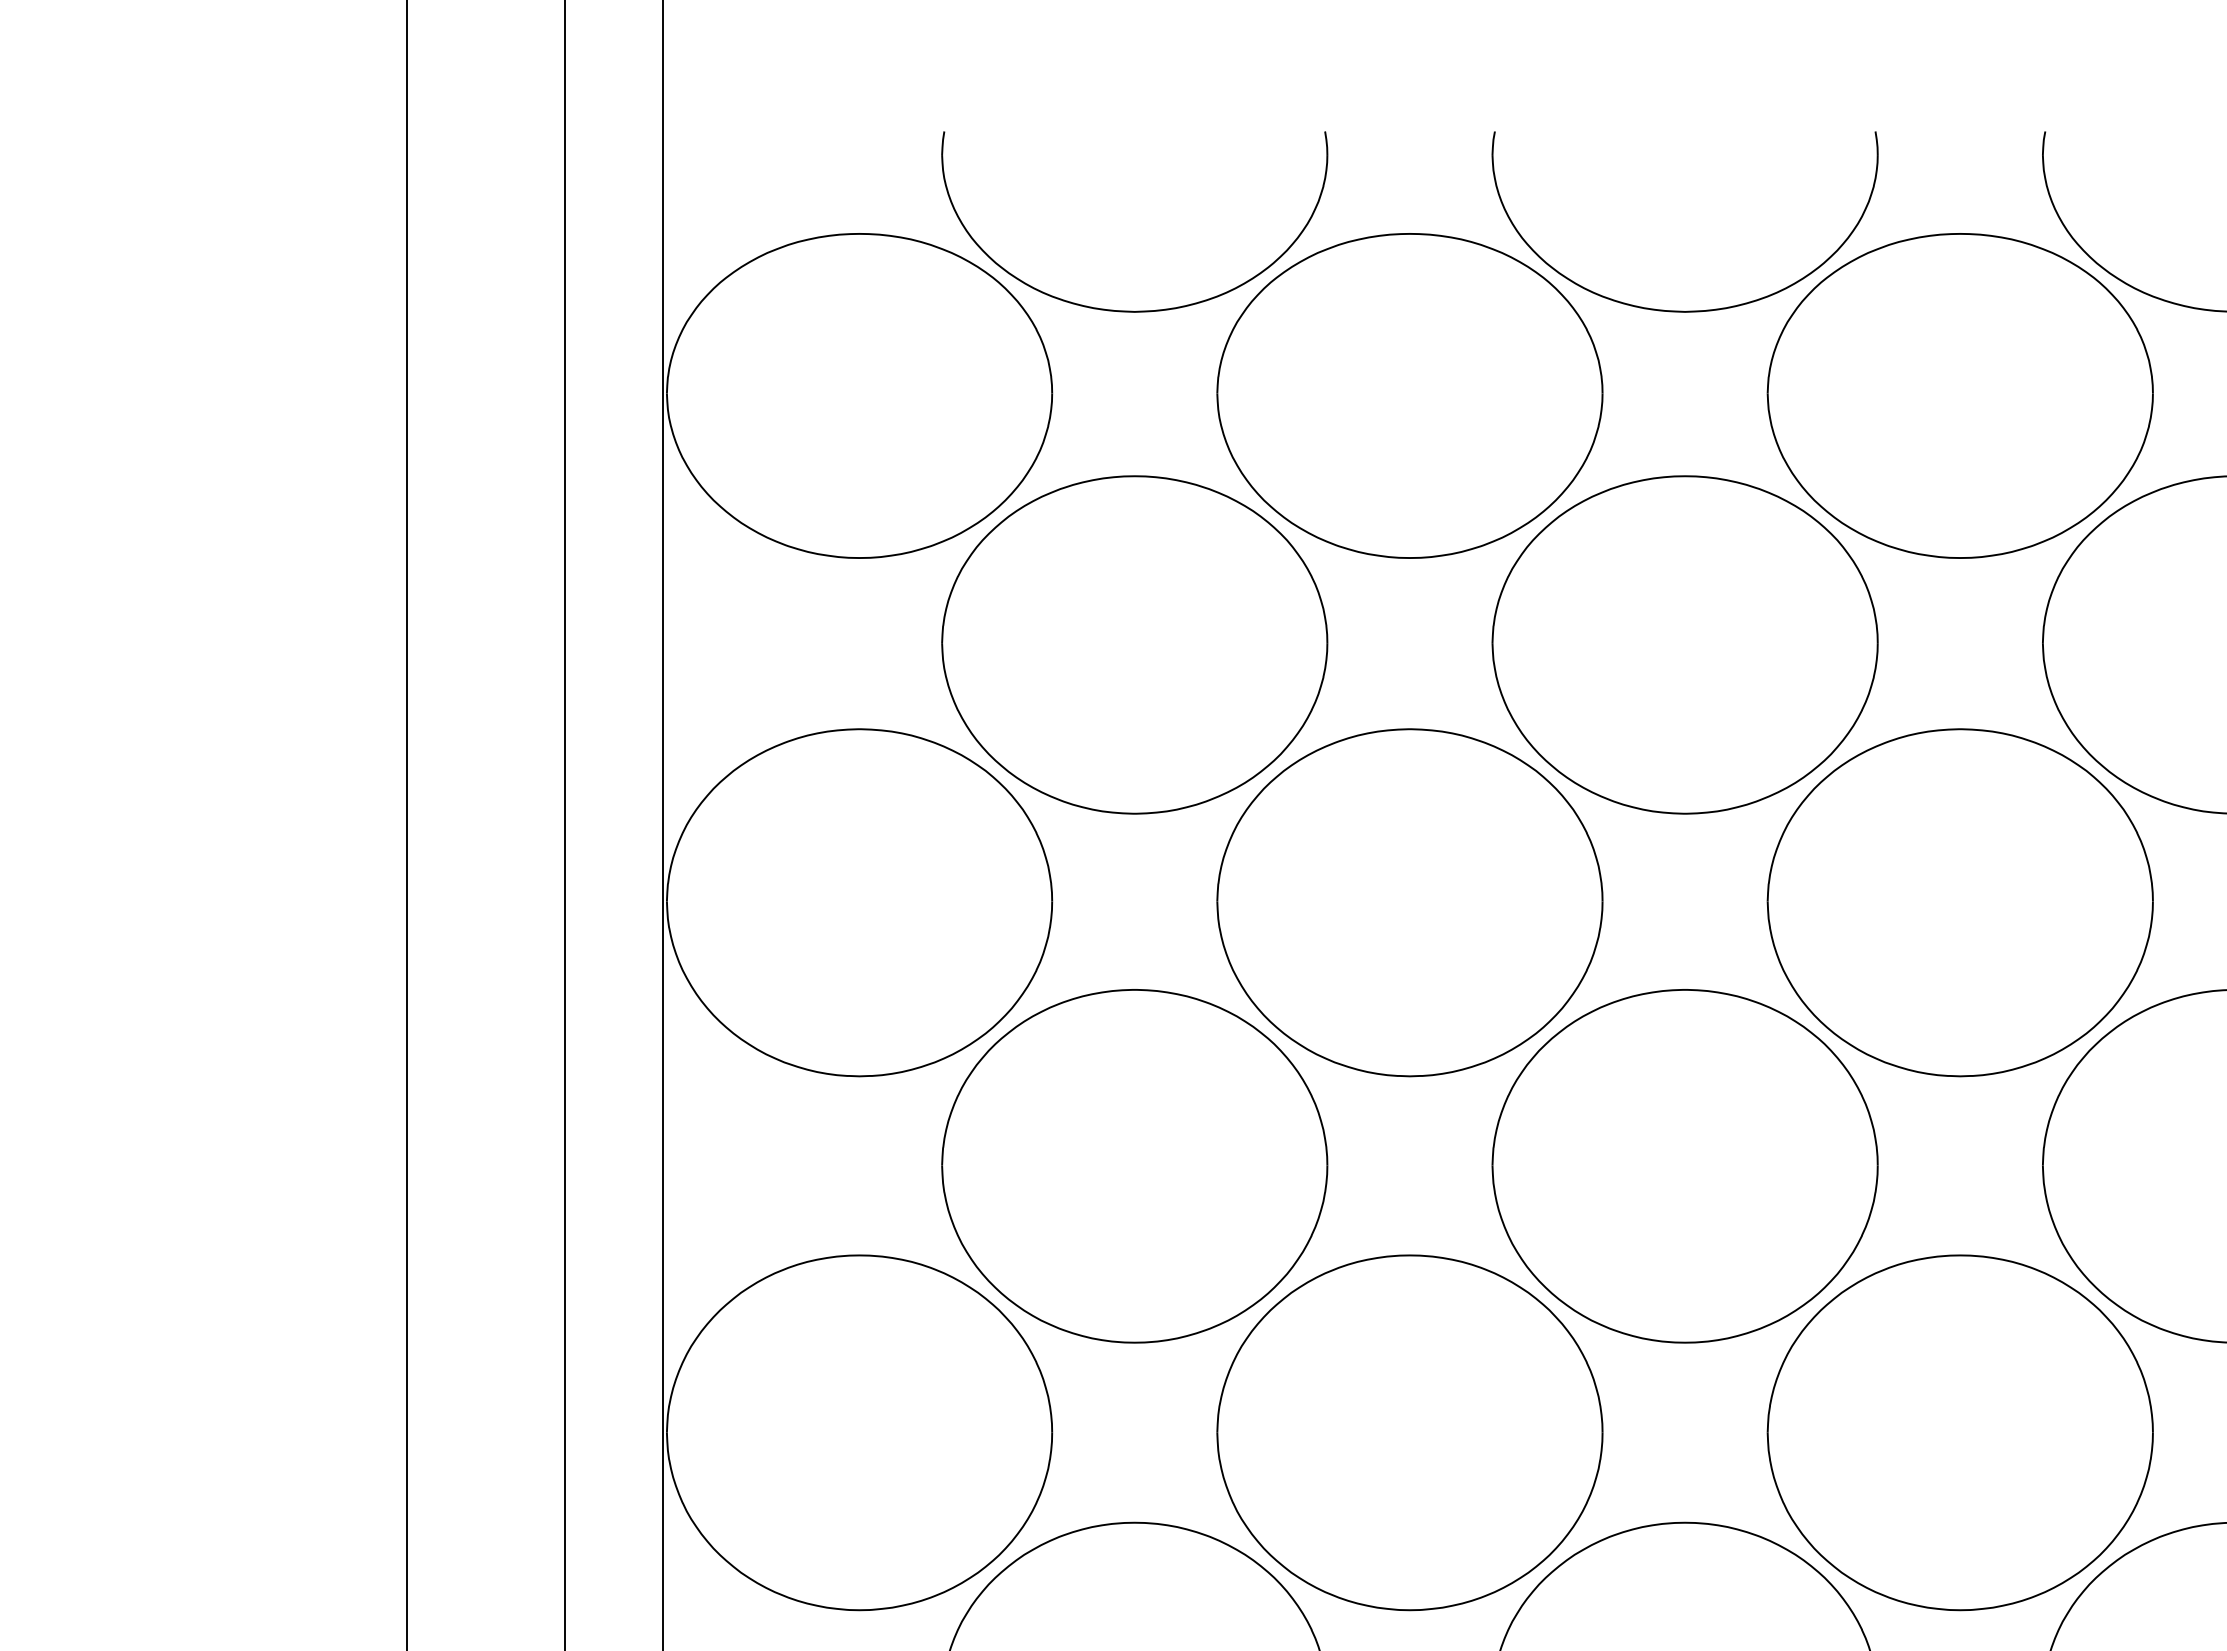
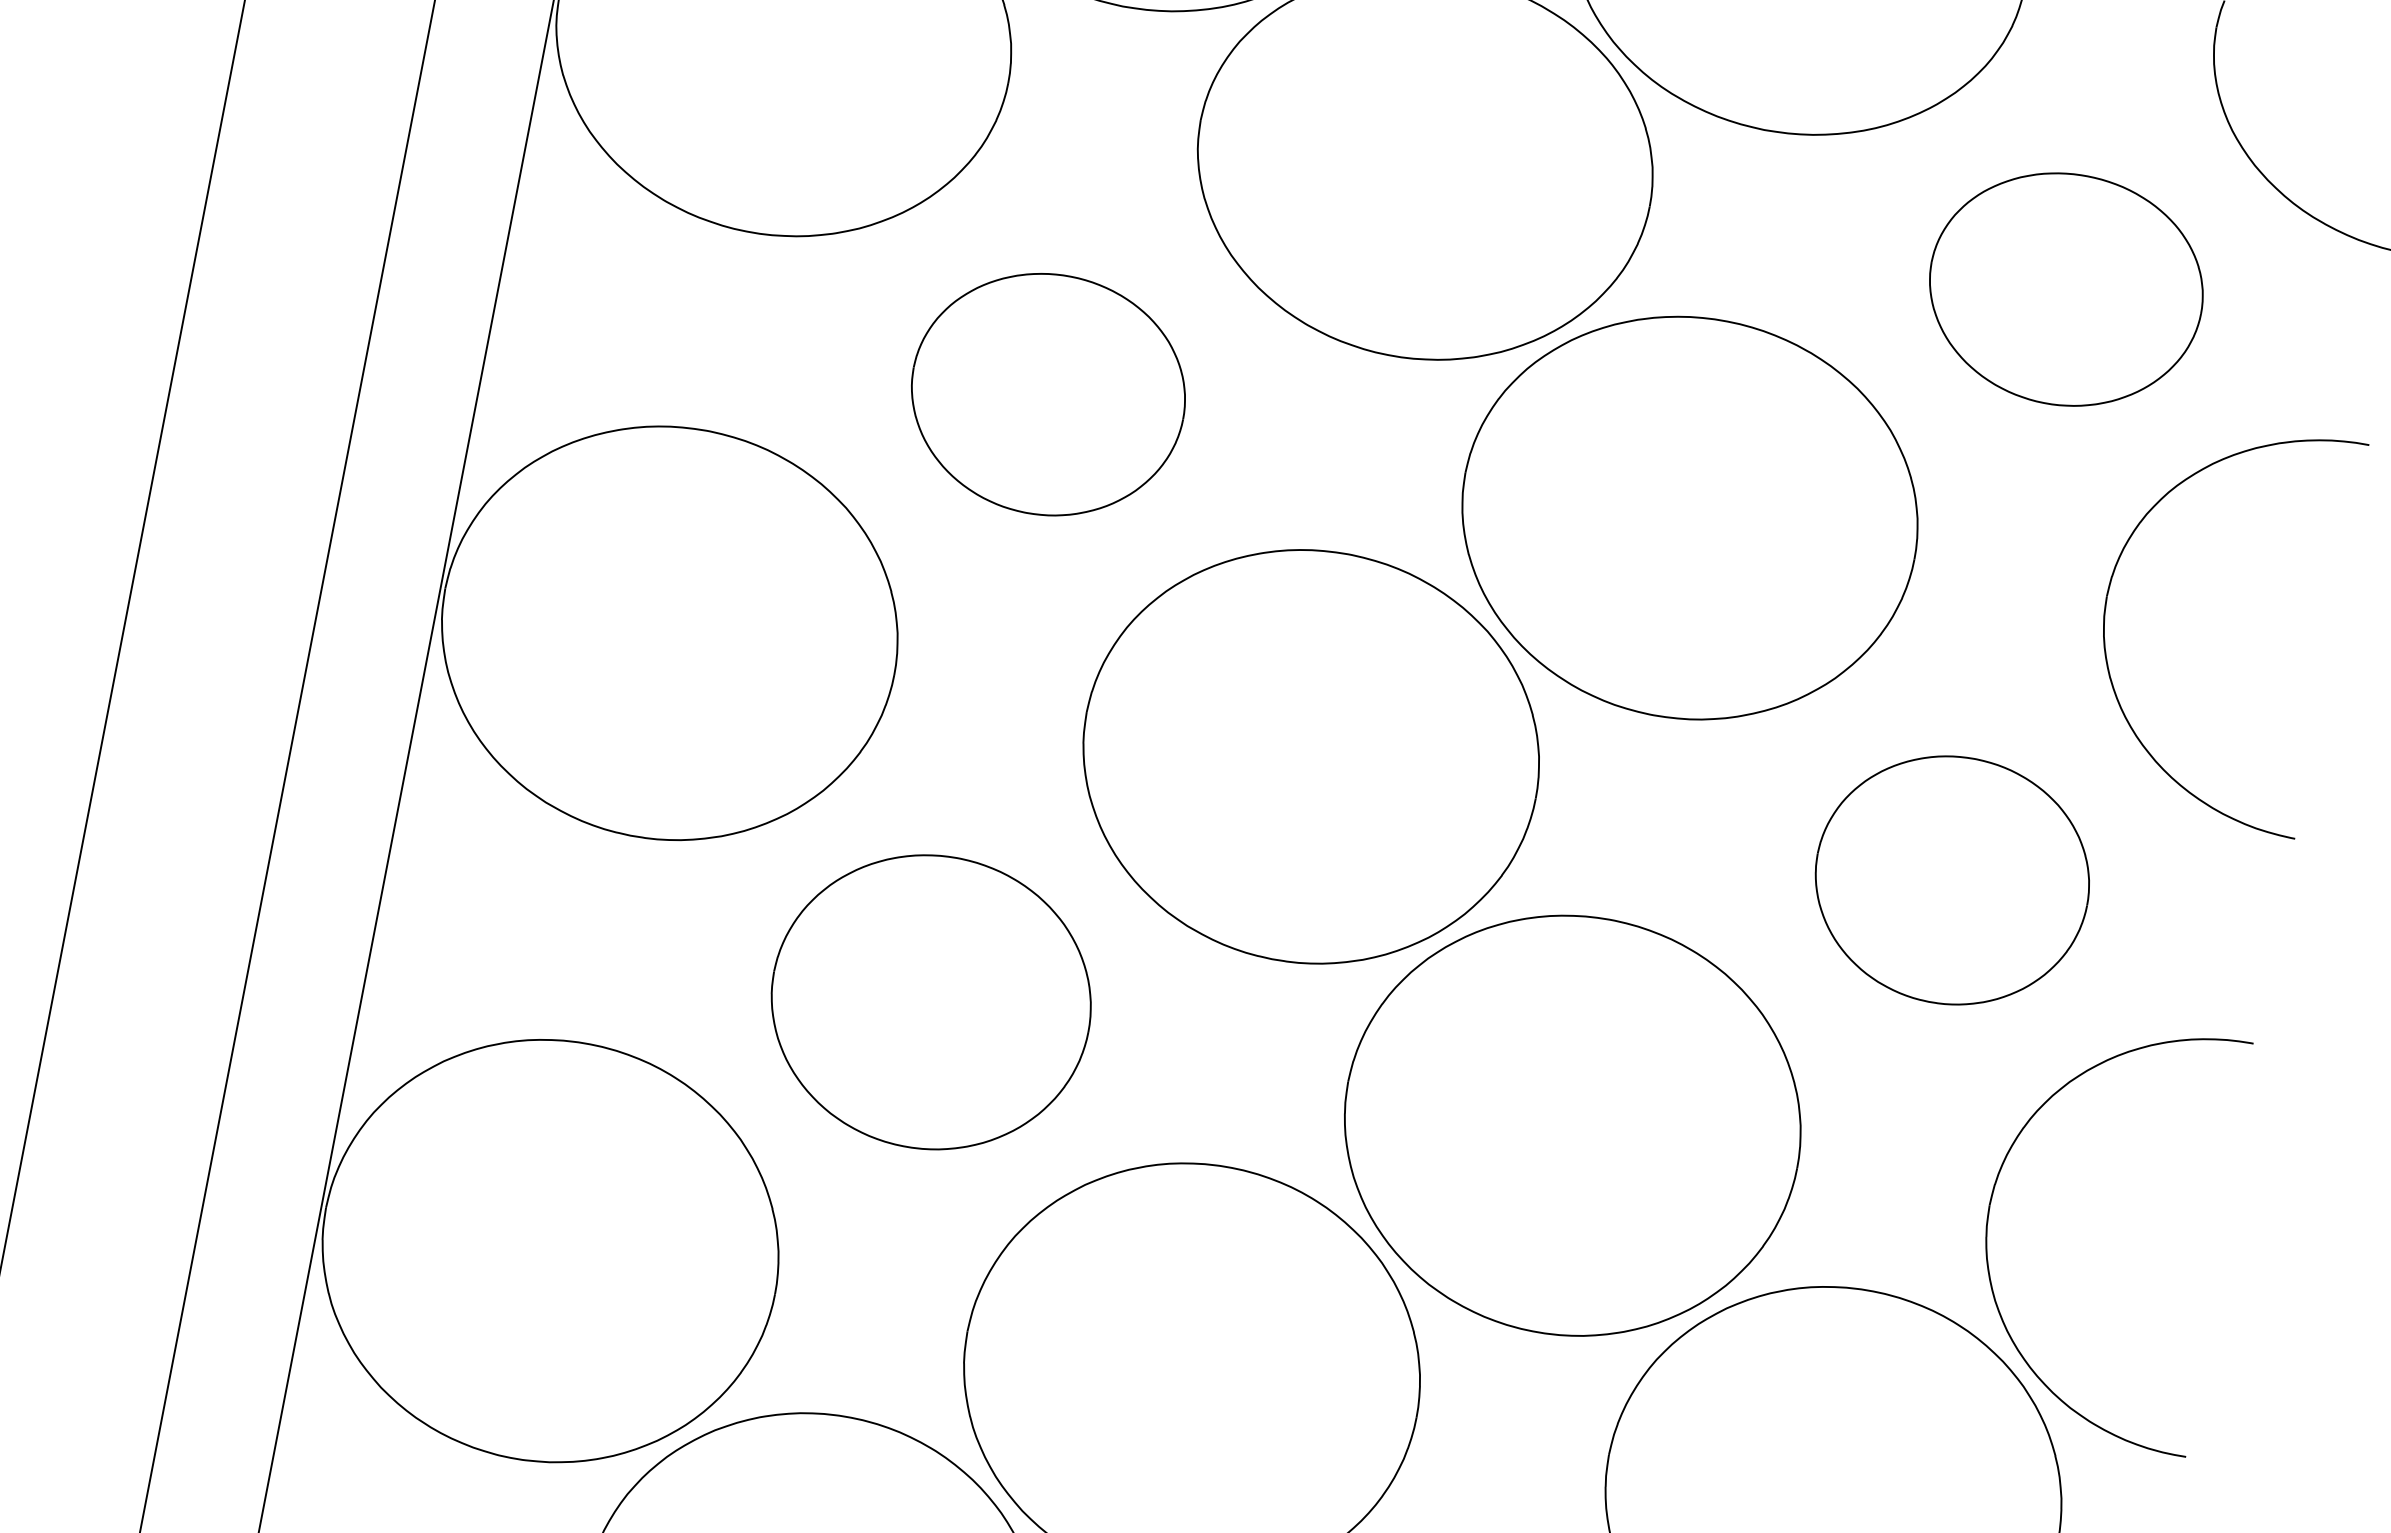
part: (1959, 395) -> (2065, 289), size x0.6
part: (1134, 644) -> (1047, 394), size x0.6
part: (1959, 902) -> (1951, 879), size x0.6
part: (1134, 1166) -> (930, 1002), size x0.7

